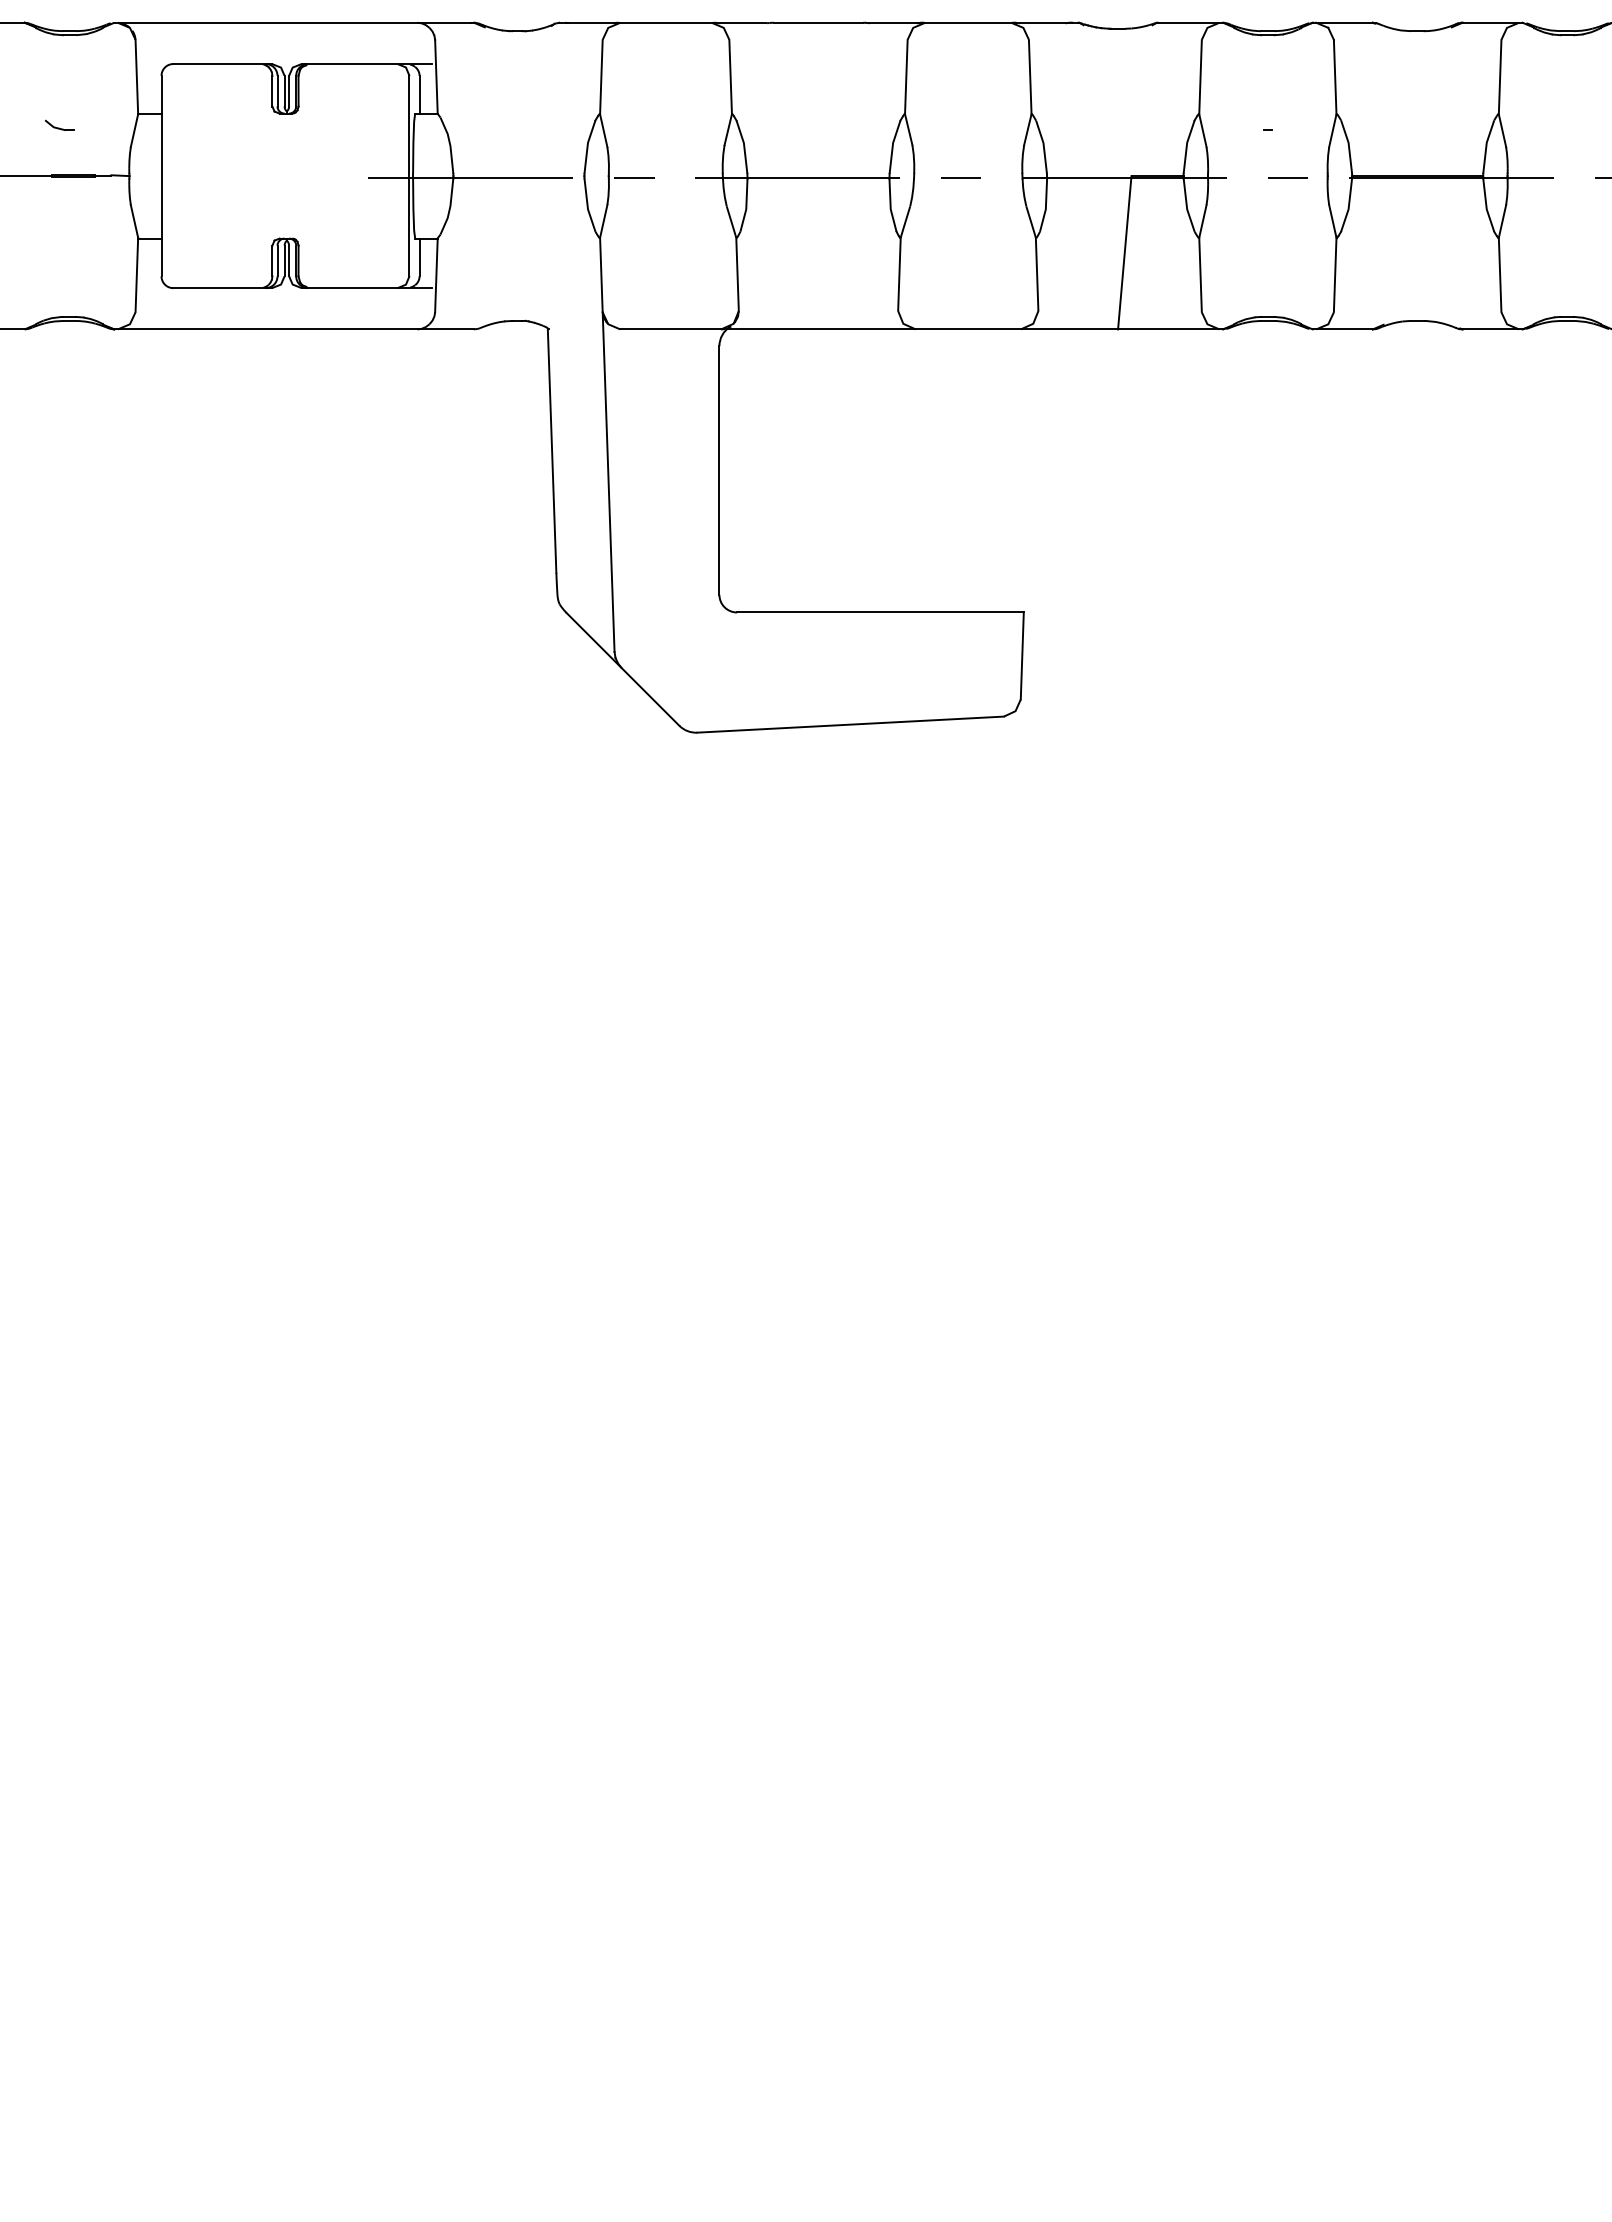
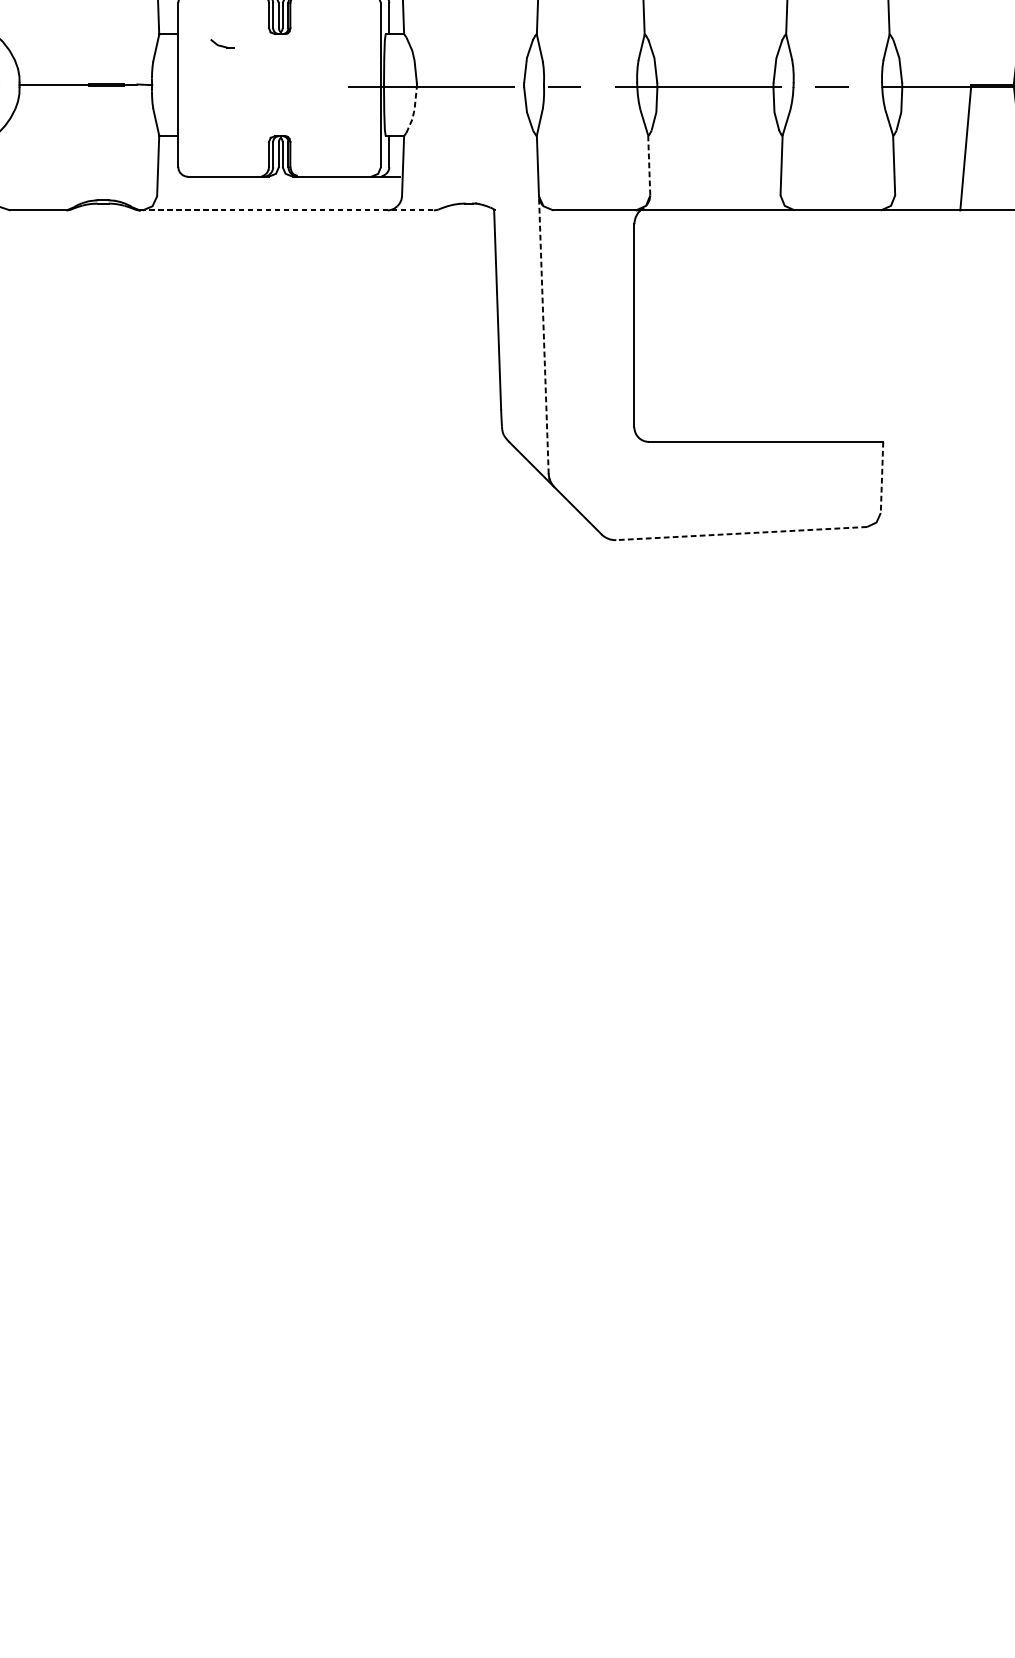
part: (59, 124) -> (222, 42), moved
line: (450, 207) -> (414, 110), solid -> dashed
line: (737, 274) -> (649, 165), solid -> dashed
line: (294, 329) -> (287, 210), solid -> dashed
line: (608, 482) -> (543, 335), solid -> dashed
line: (1022, 656) -> (882, 477), solid -> dashed
line: (850, 724) -> (741, 533), solid -> dashed

